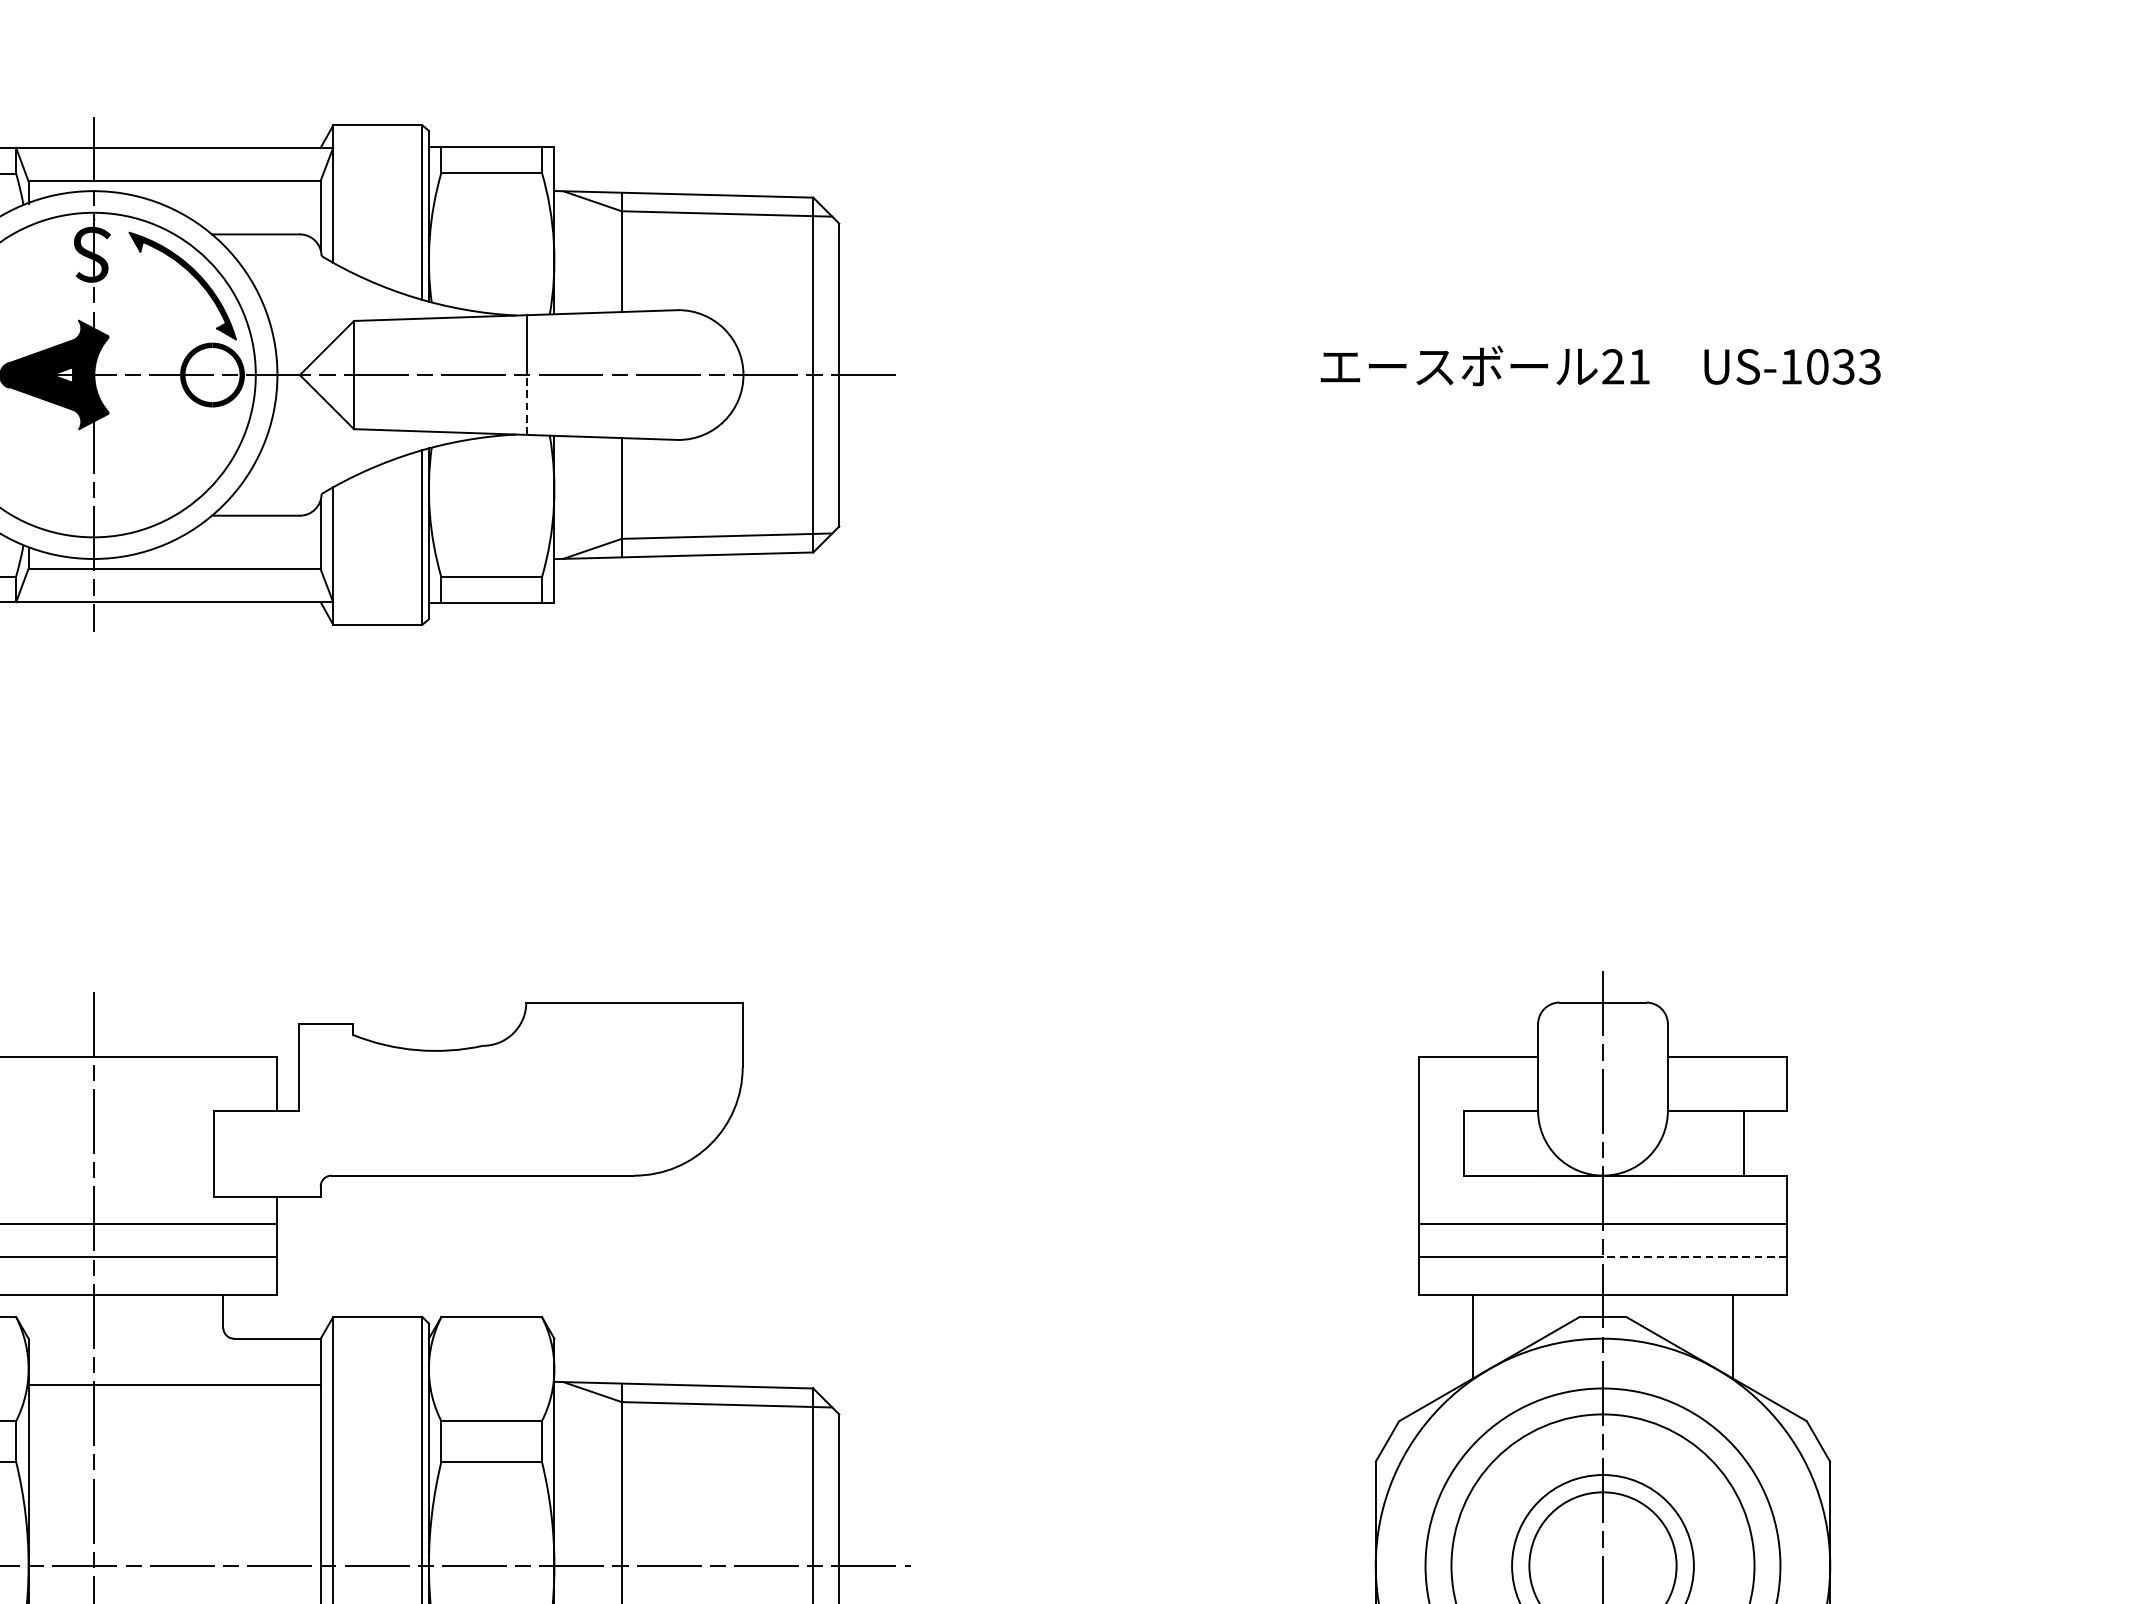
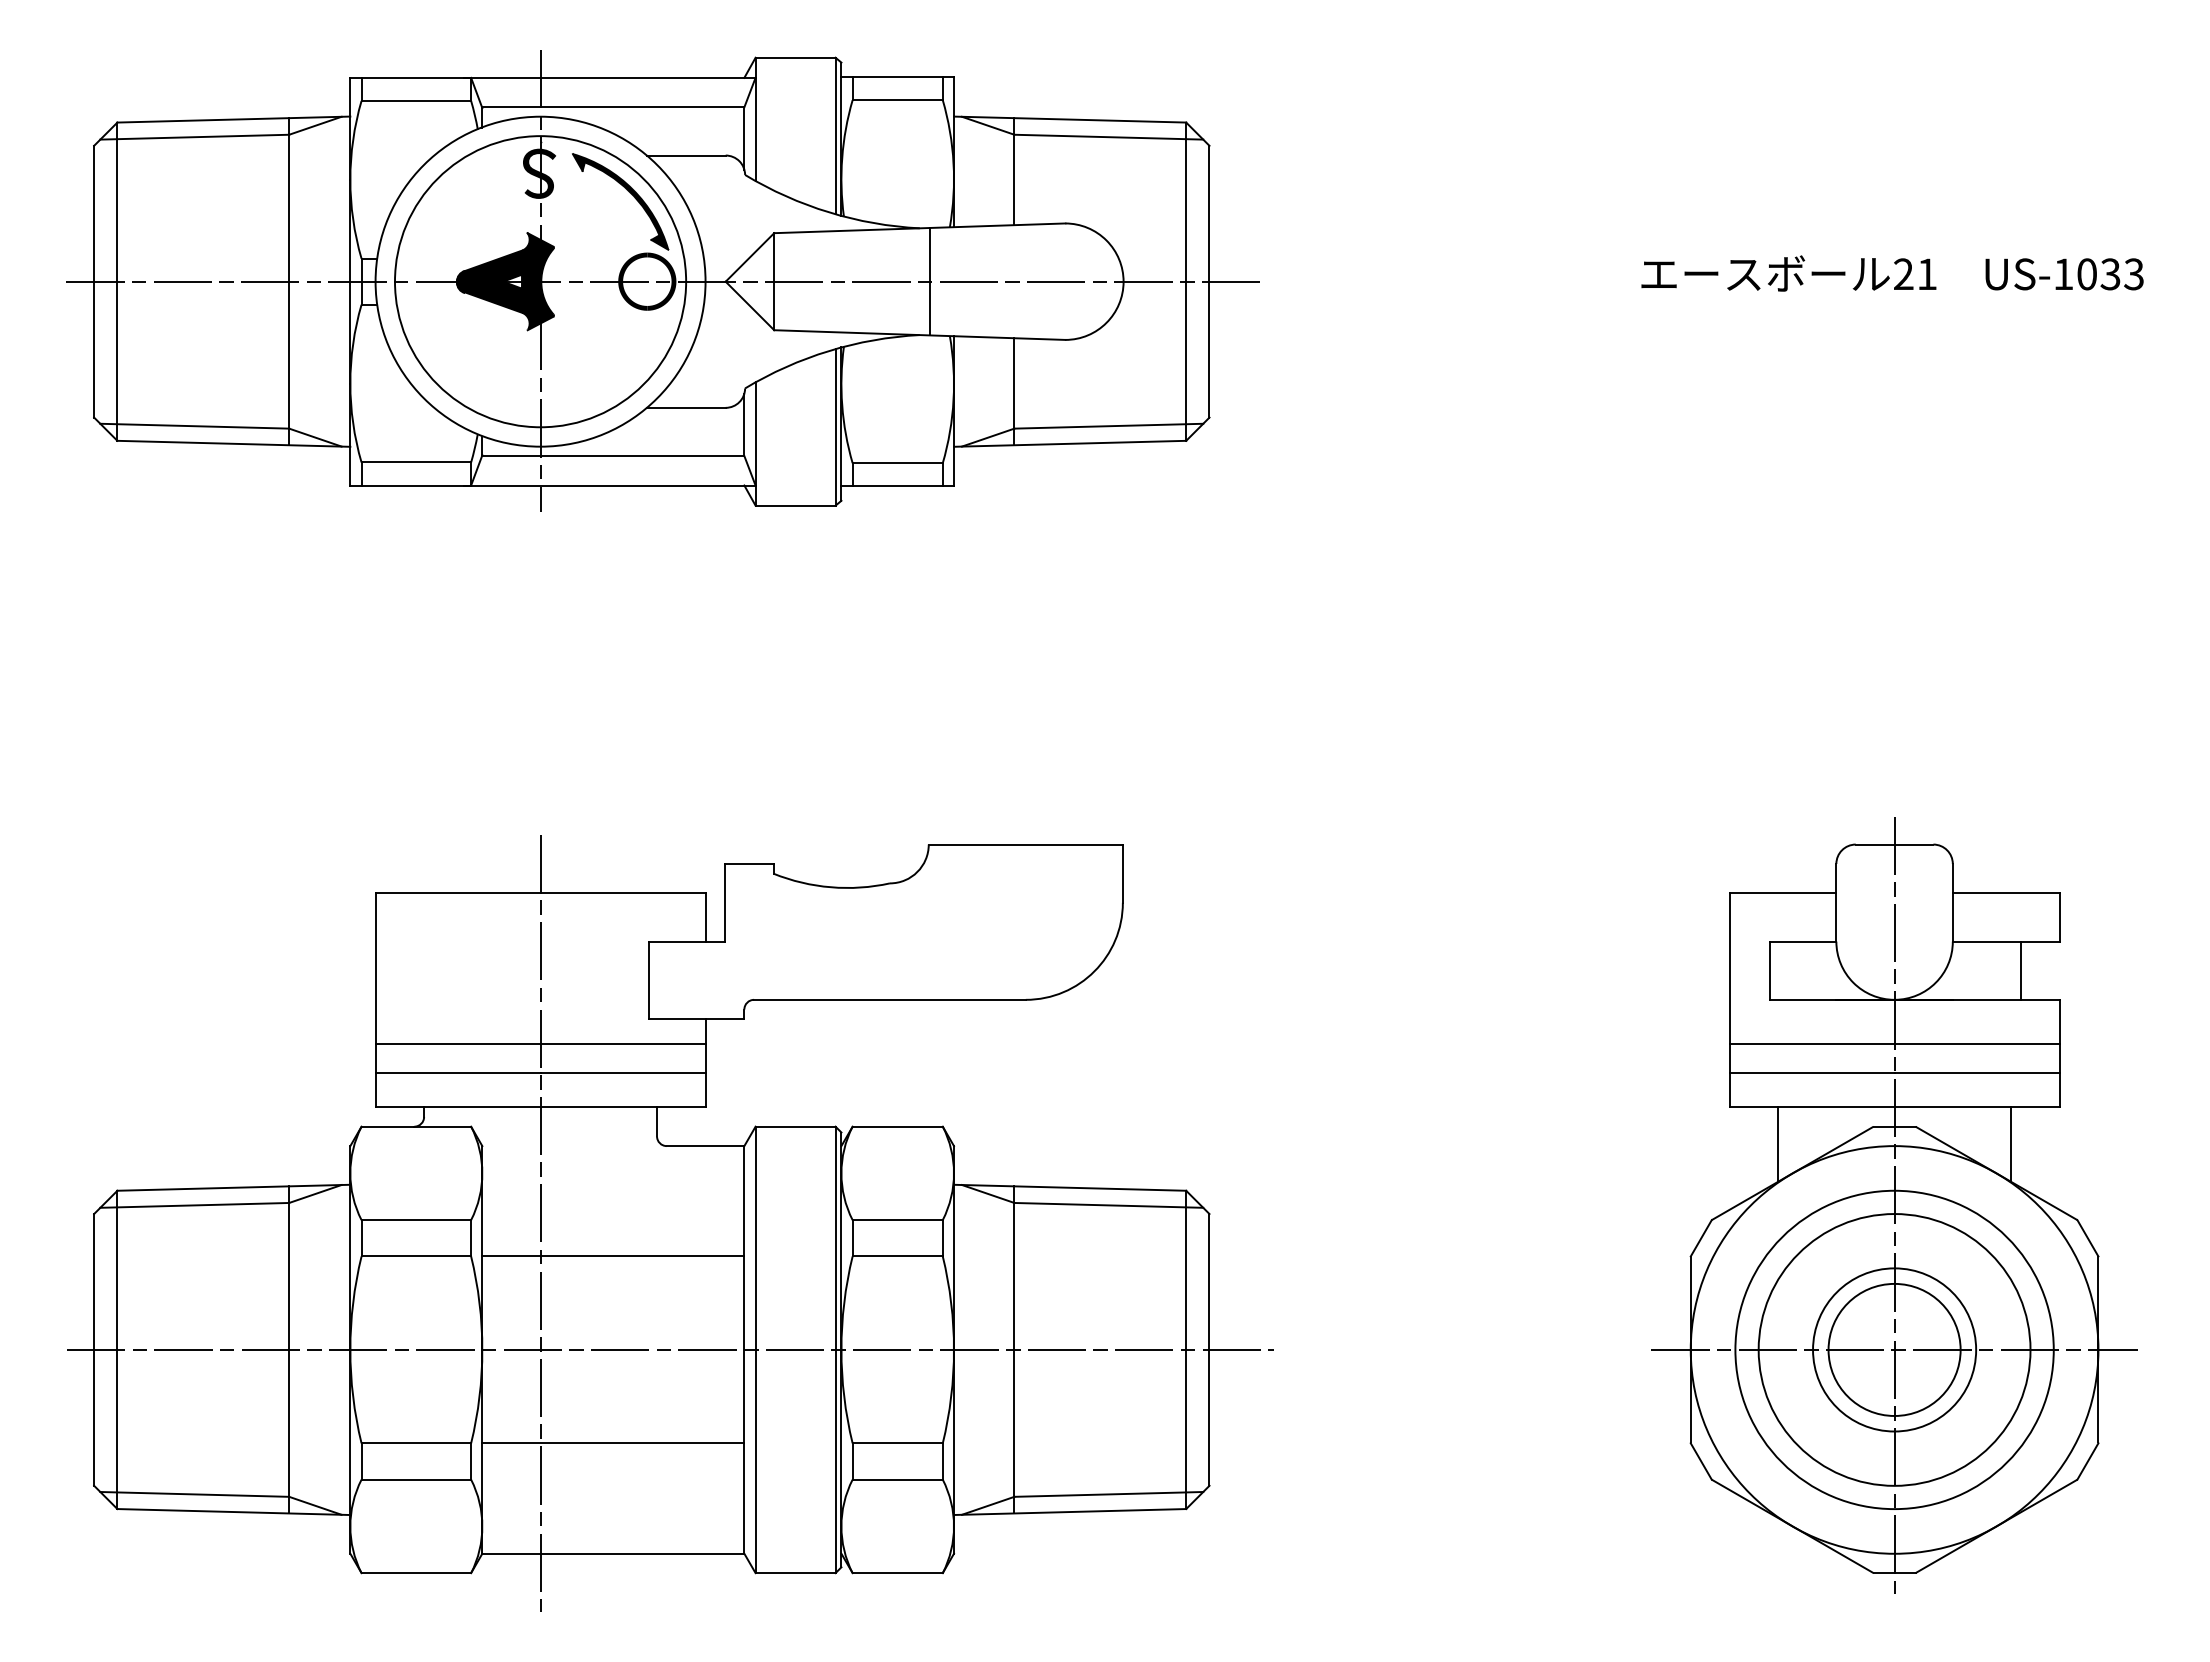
line: (527, 404) -> (929, 308), dashed -> solid
line: (1694, 1256) -> (1976, 1072), dashed -> solid
line: (174, 1384) -> (613, 1256), moved
line: (1602, 1565) -> (1894, 1349), added

